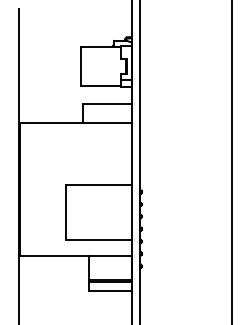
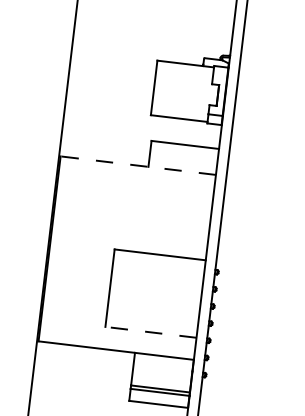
line: (75, 122) -> (137, 165), solid -> dashed
line: (98, 240) -> (150, 332), solid -> dashed

